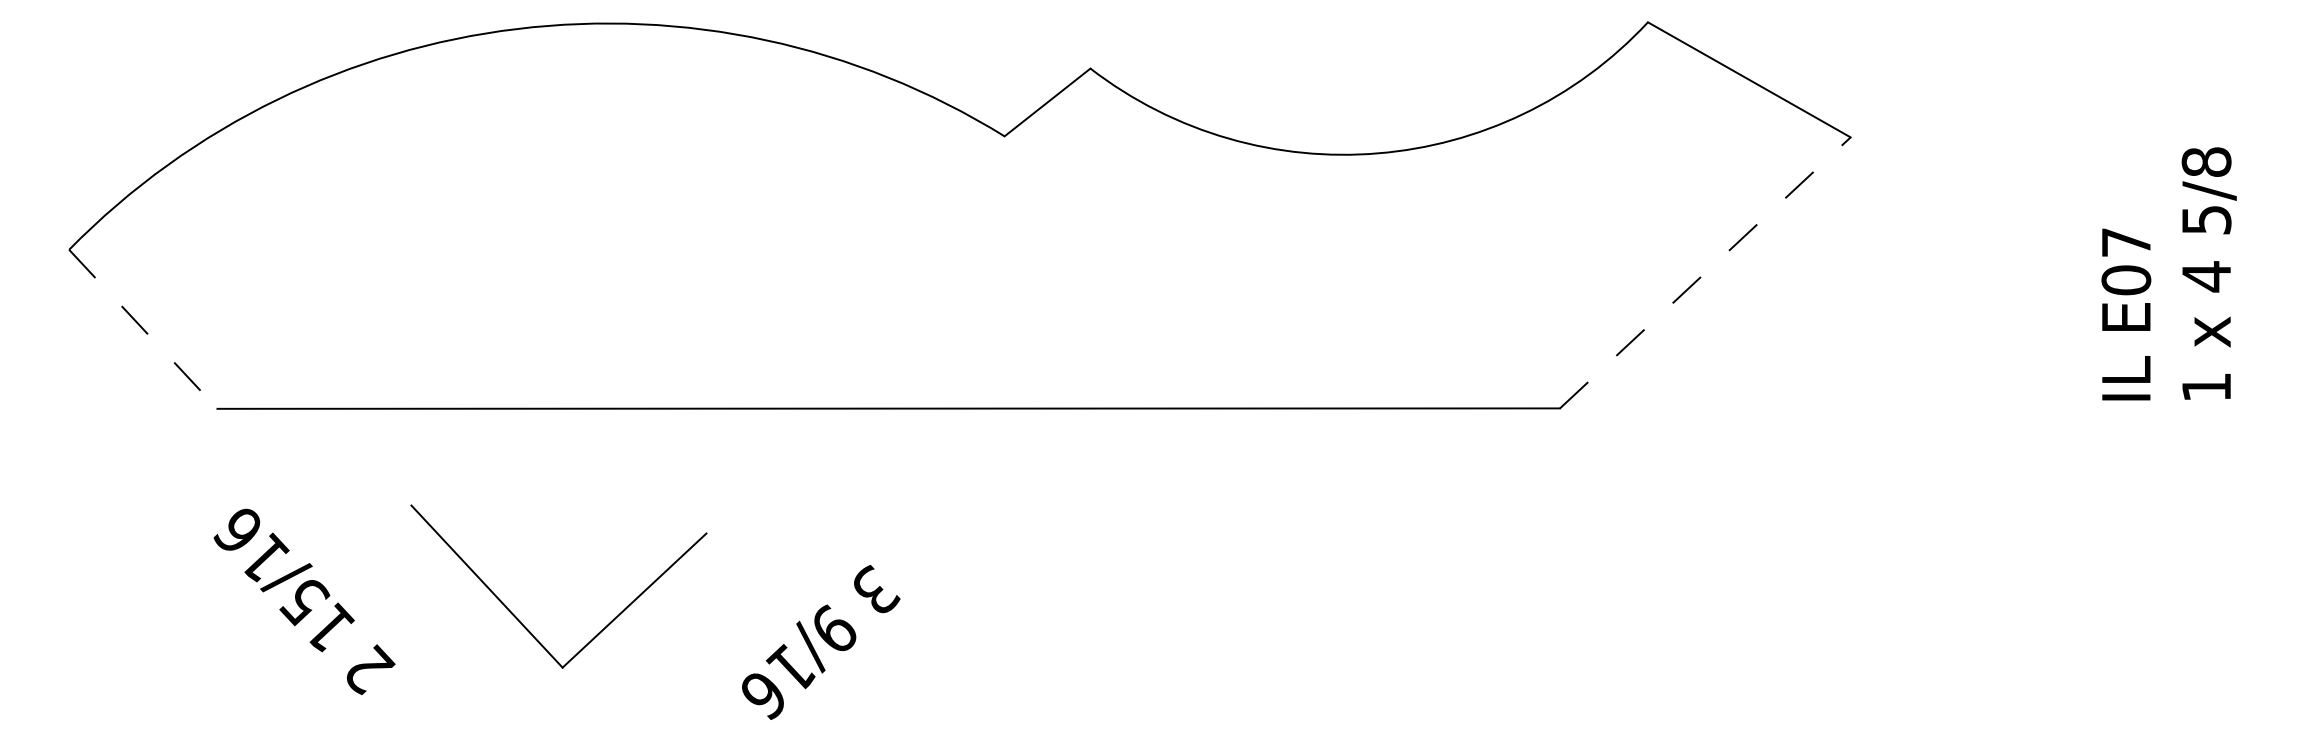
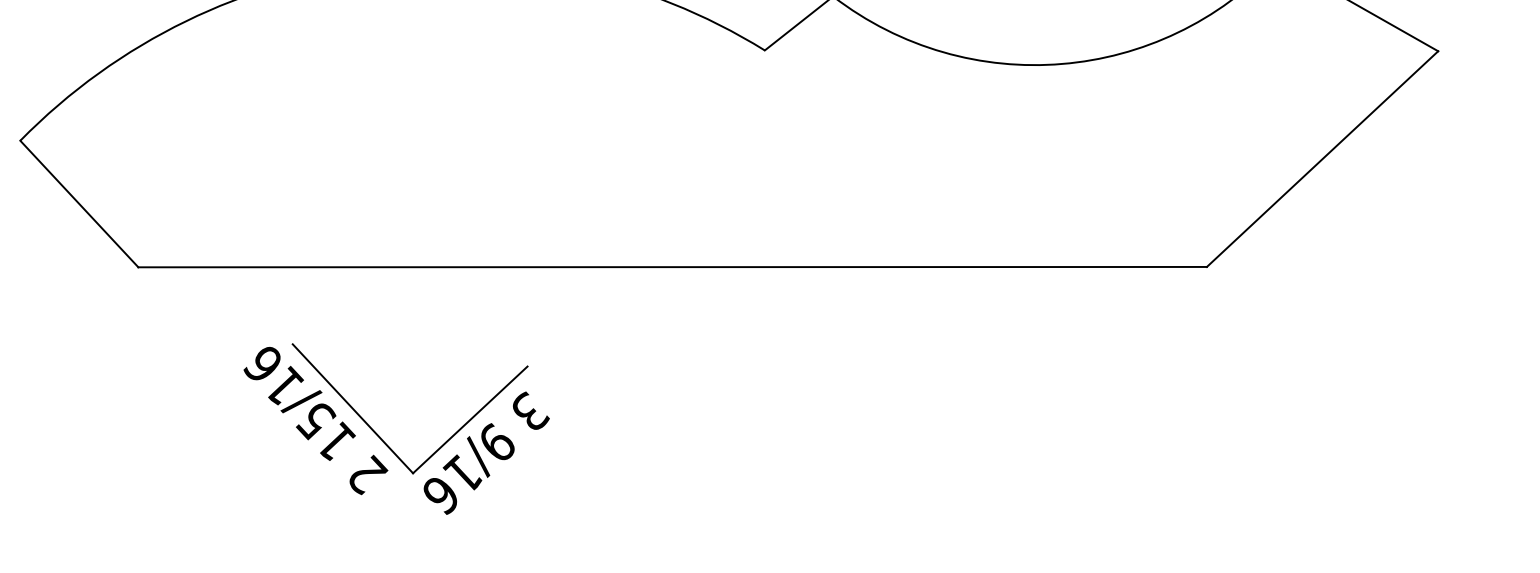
line: (1705, 272) -> (1322, 158), dashed -> solid
line: (143, 329) -> (79, 204), dashed -> solid
text: (304, 601) -> (315, 420), moved
text: (821, 642) -> (487, 453), moved

